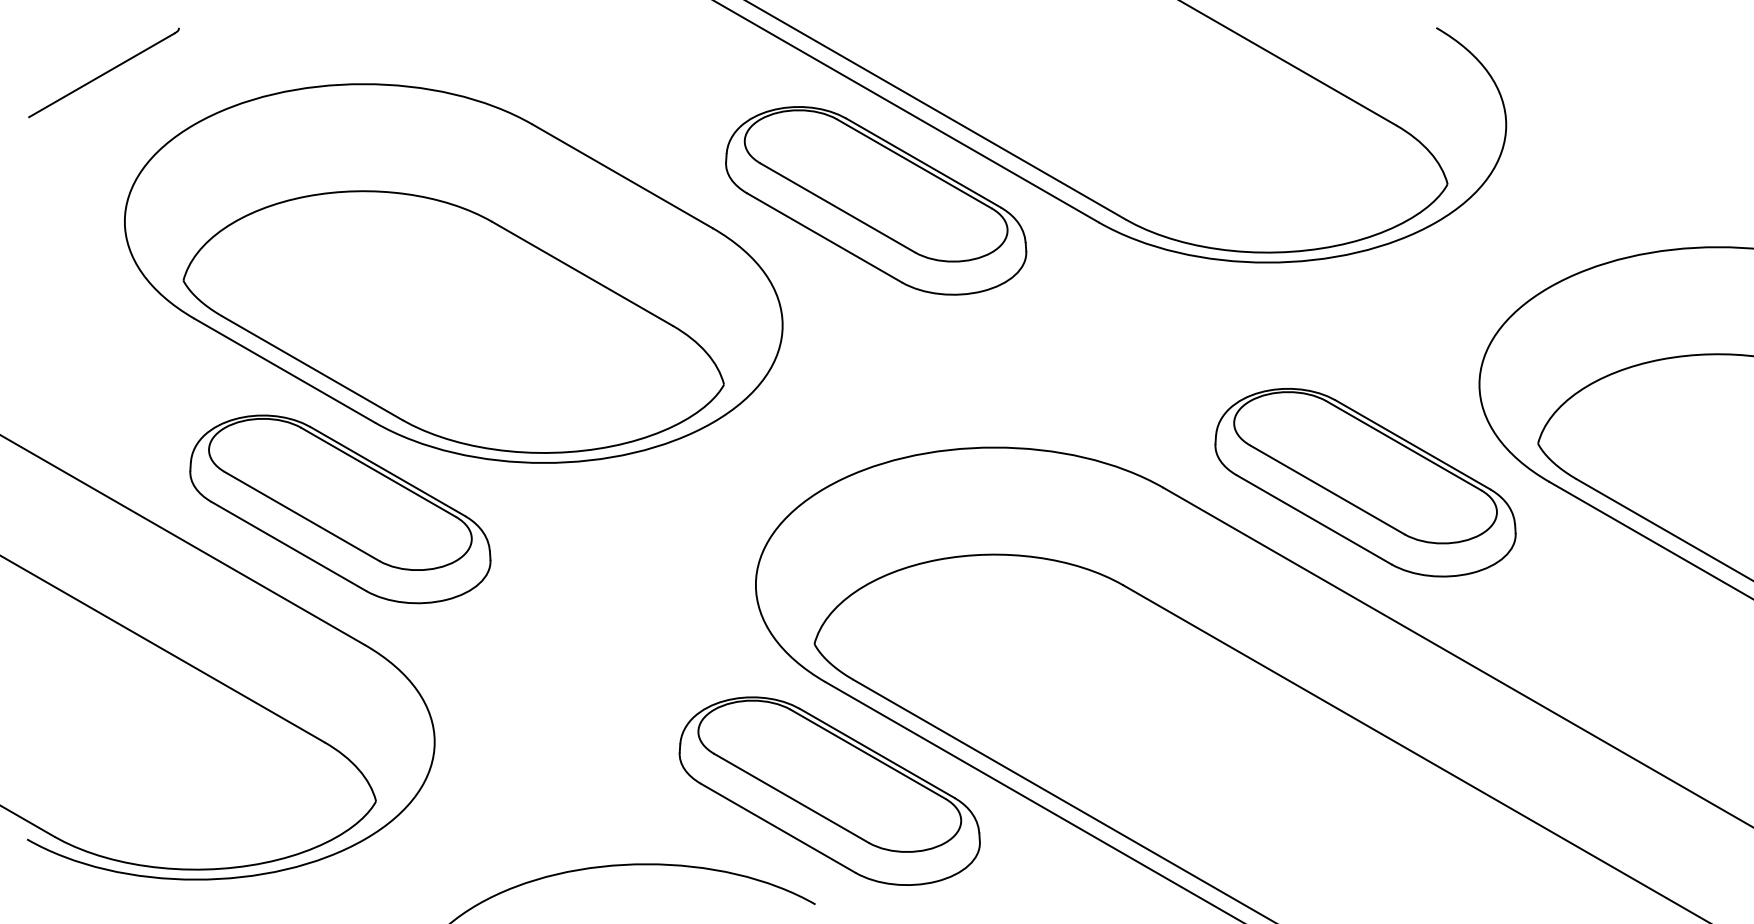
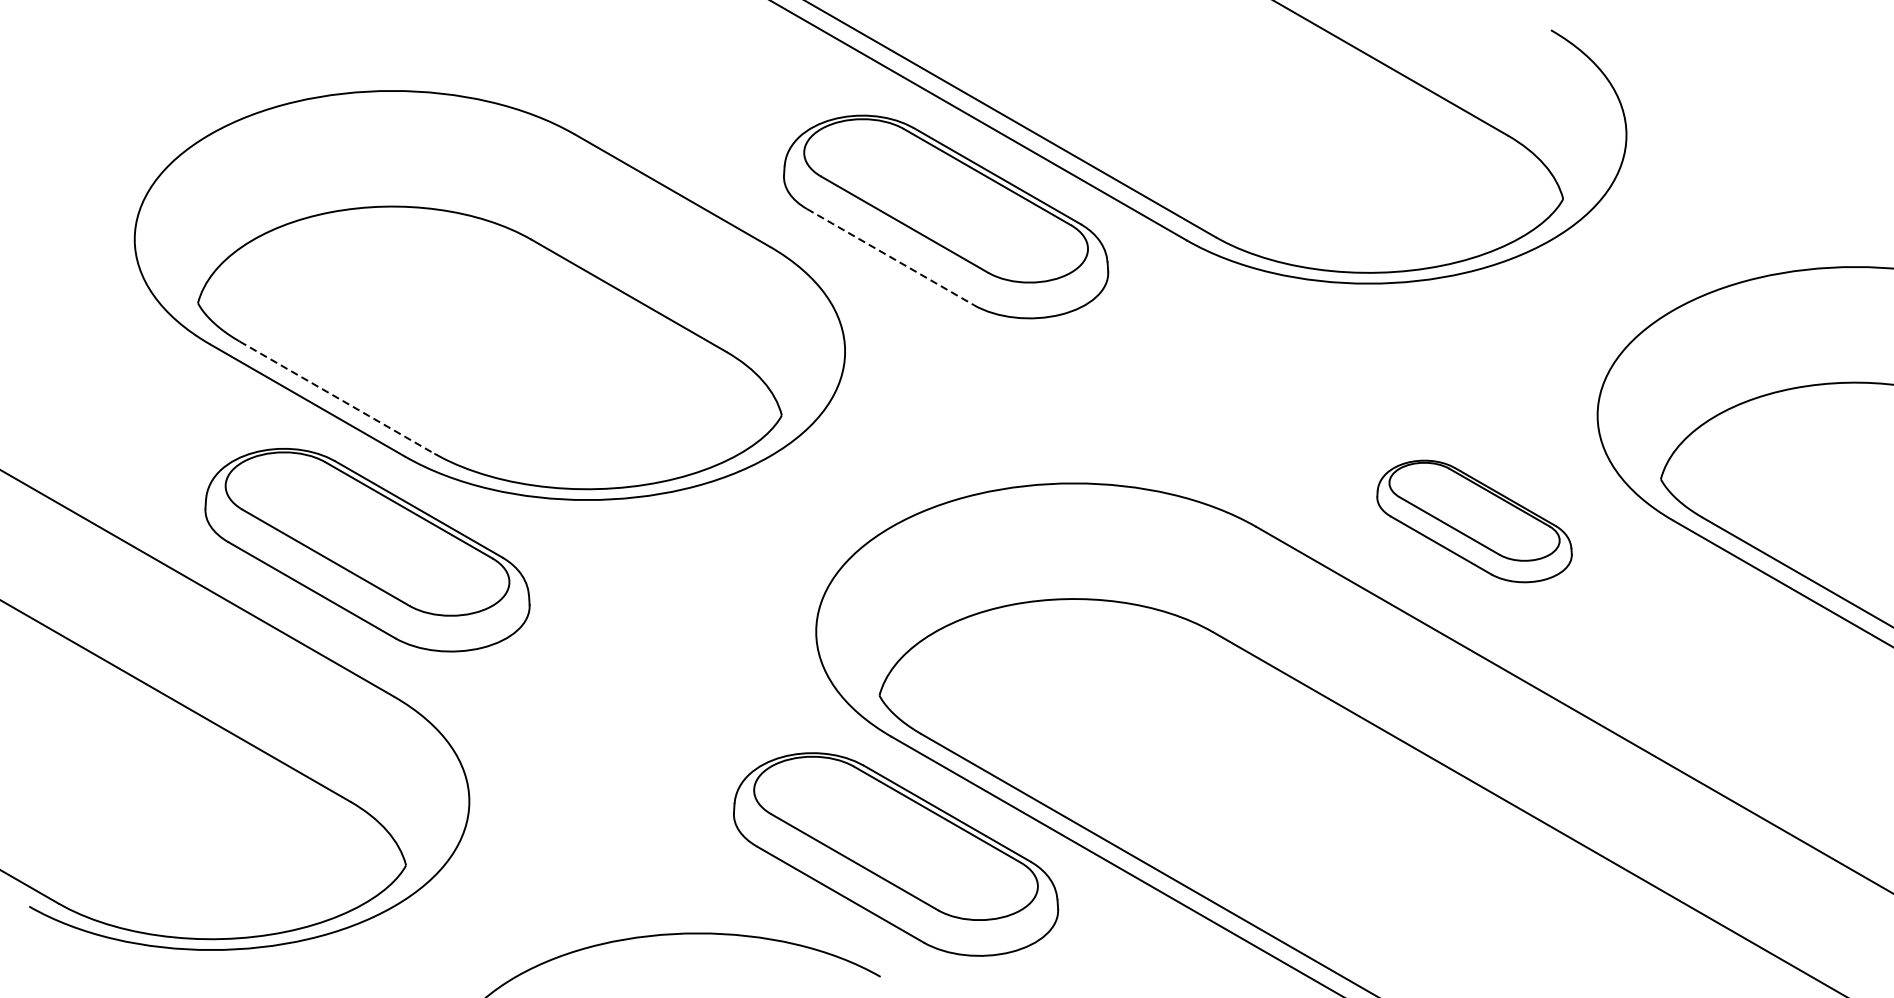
part: (103, 72) -> (111, 78), removed
line: (825, 238) -> (891, 257), solid -> dashed
line: (312, 368) -> (337, 398), solid -> dashed
part: (1365, 482) -> (1474, 521), size x0.6

